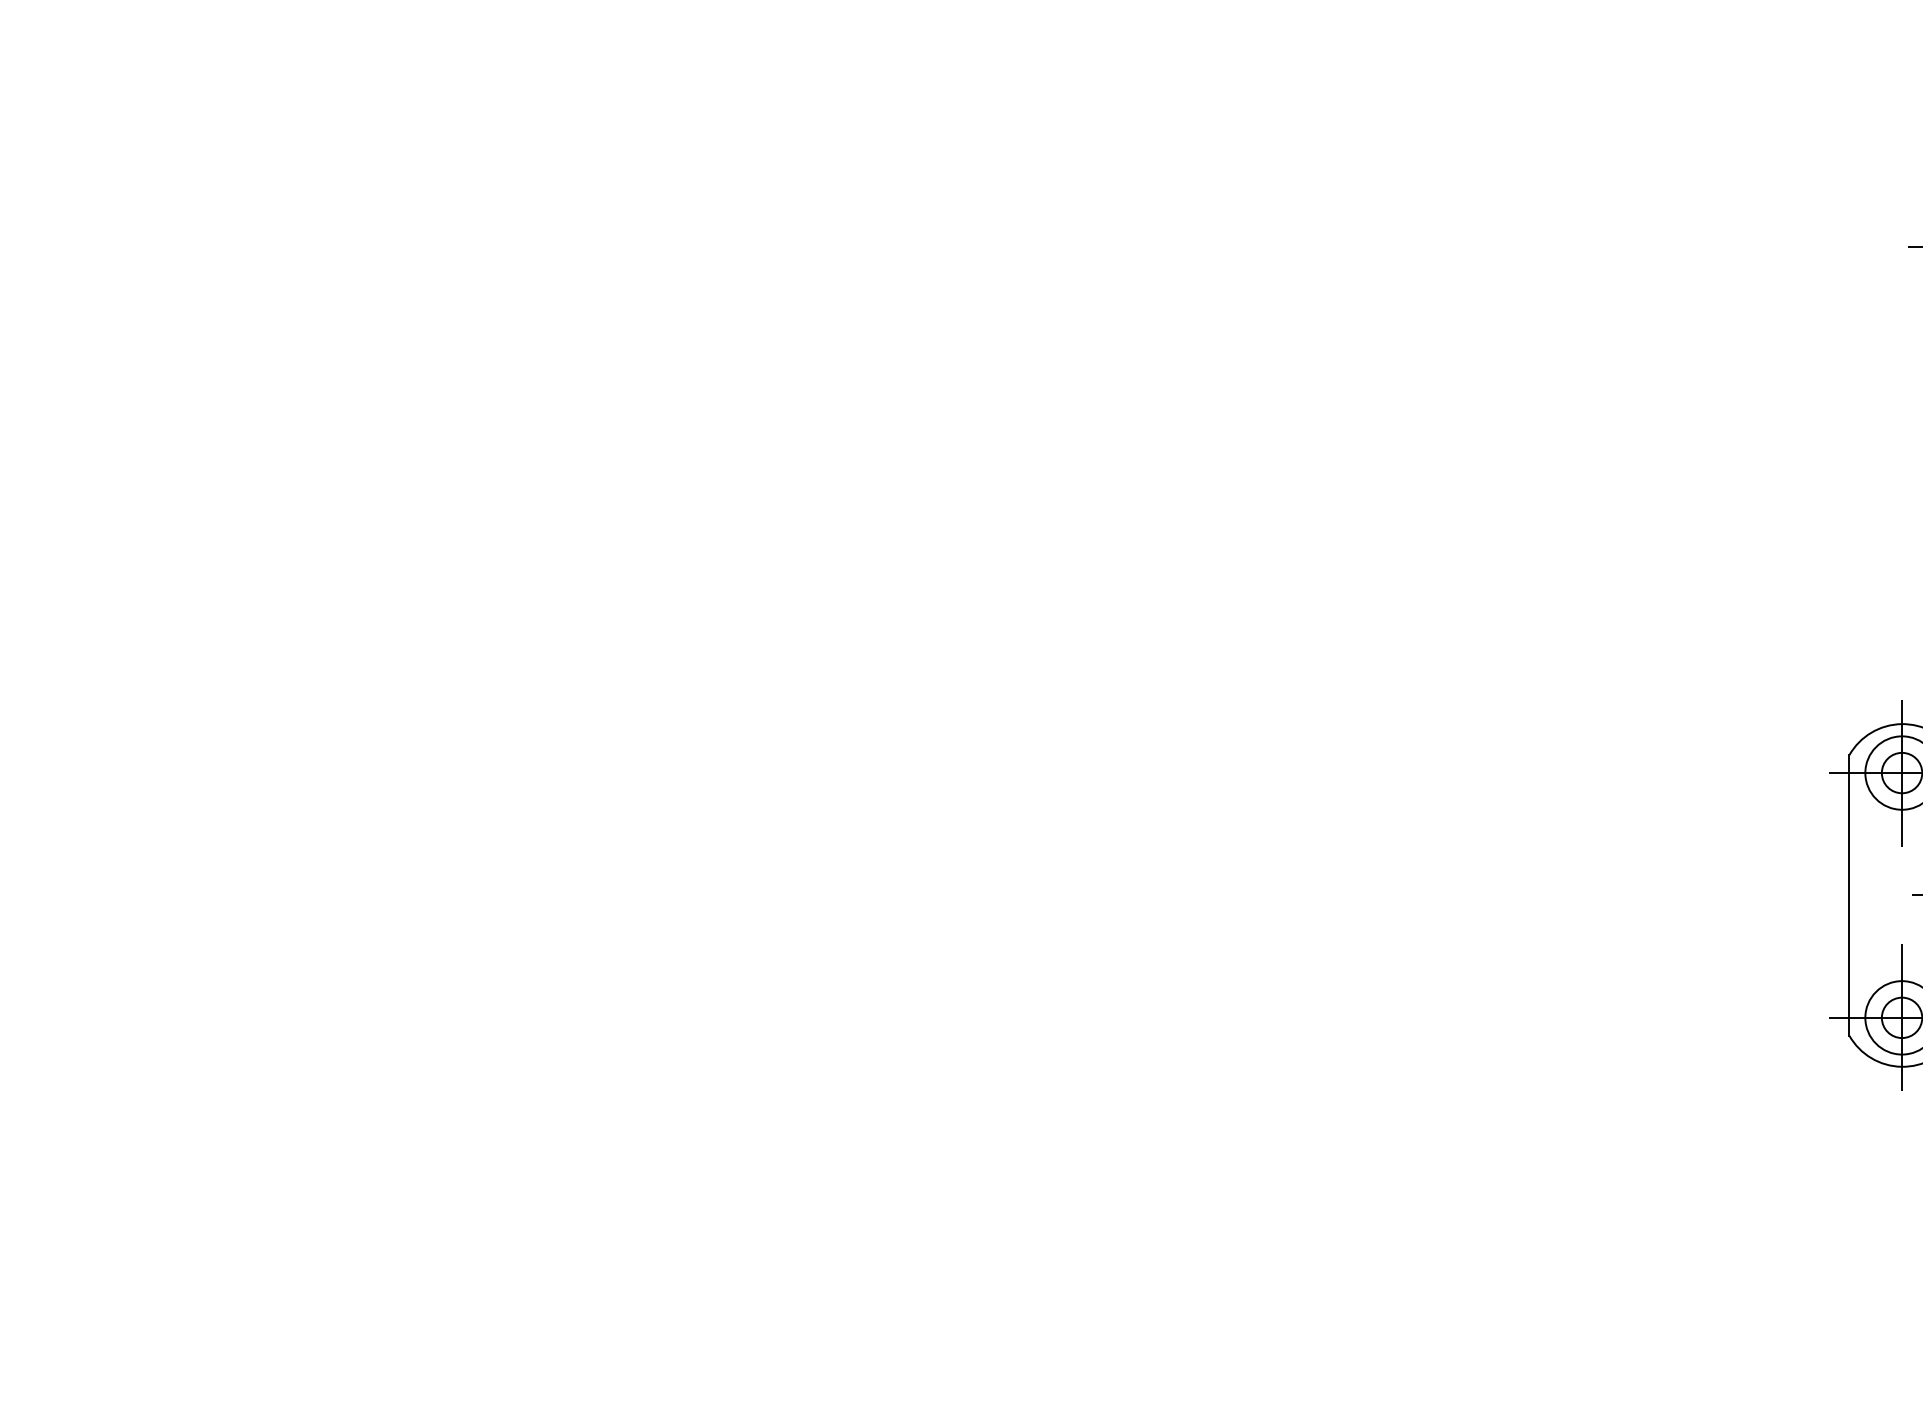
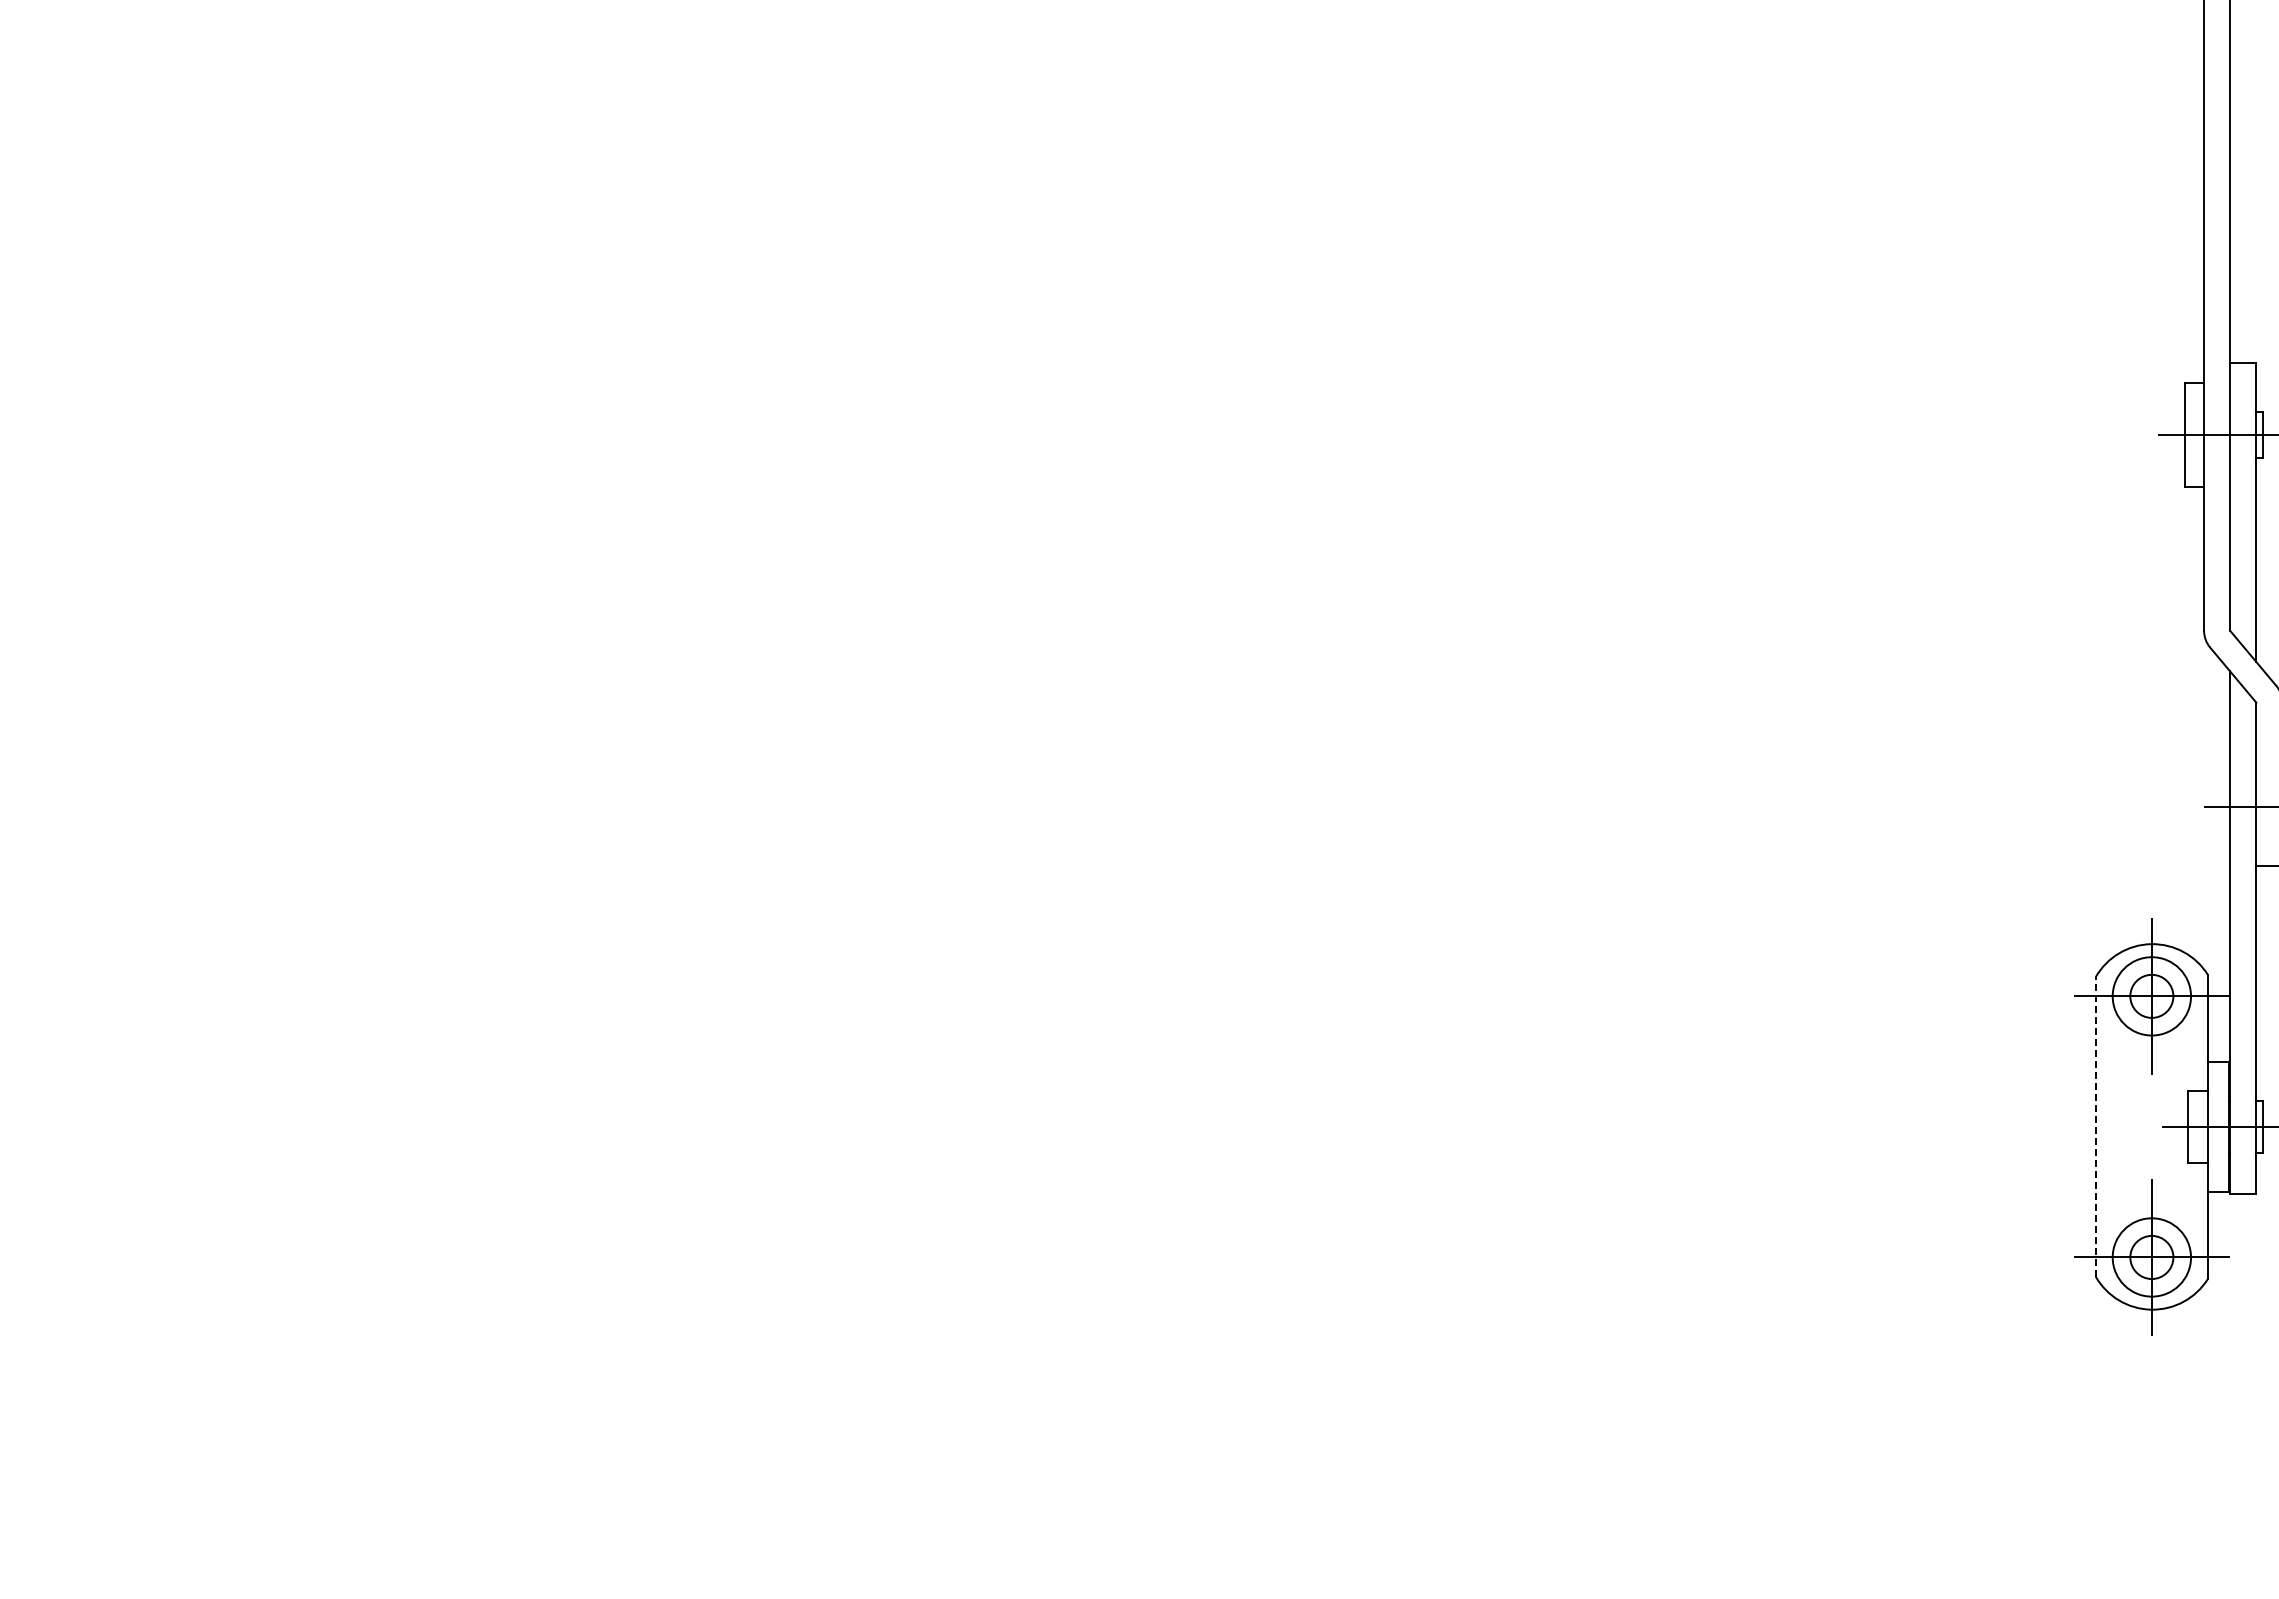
line: (1849, 895) -> (2095, 1126), solid -> dashed

